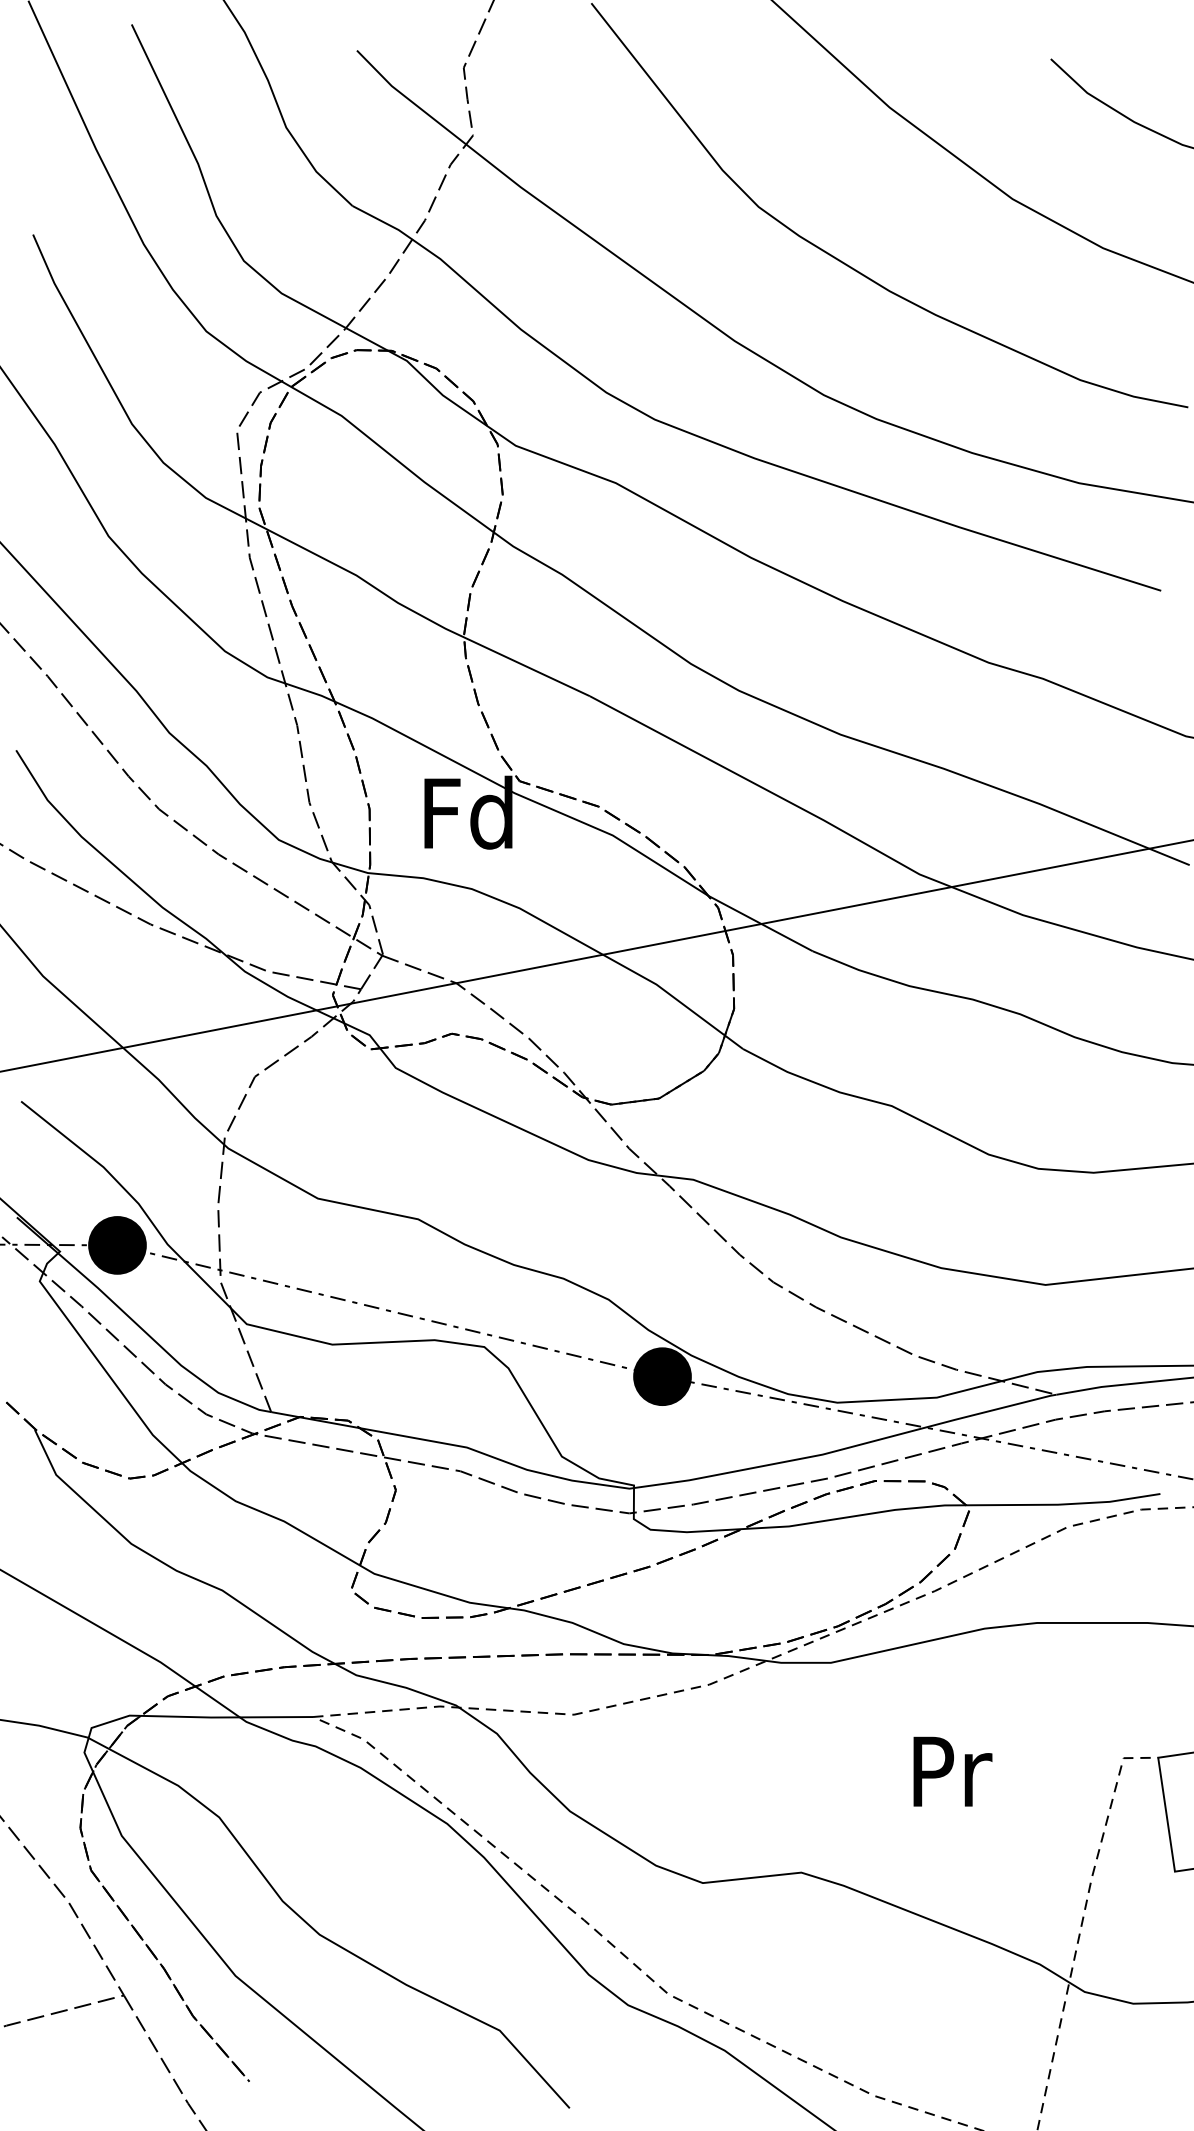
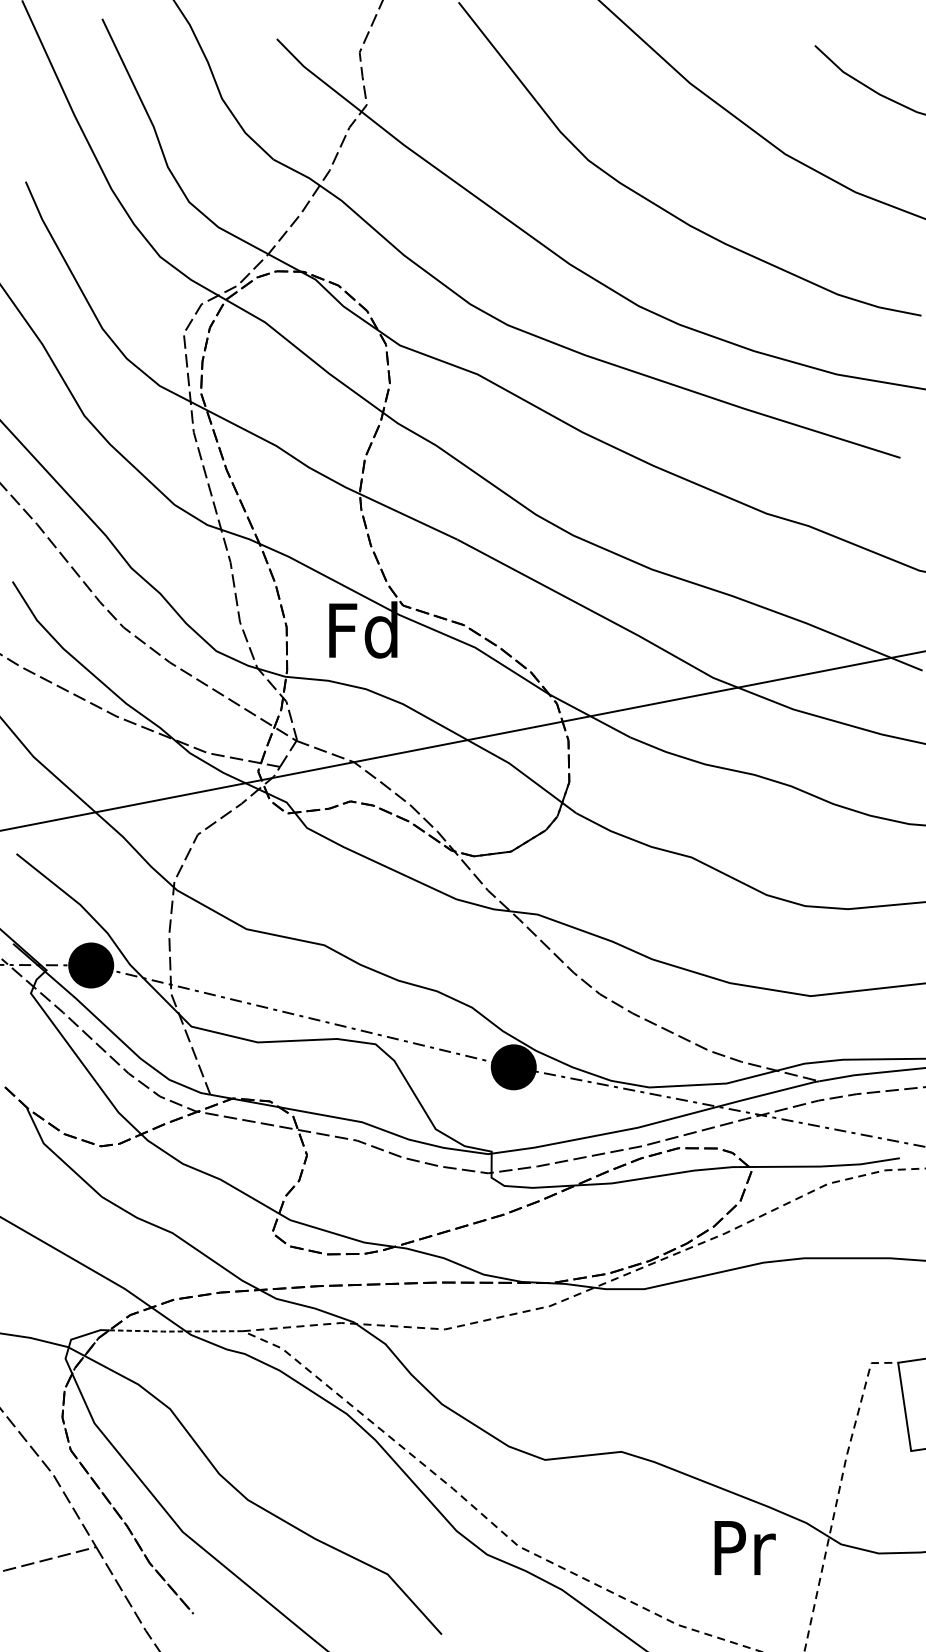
line: (226, 1717) -> (175, 1331), solid -> dashed
text: (952, 1771) -> (744, 1547), moved

